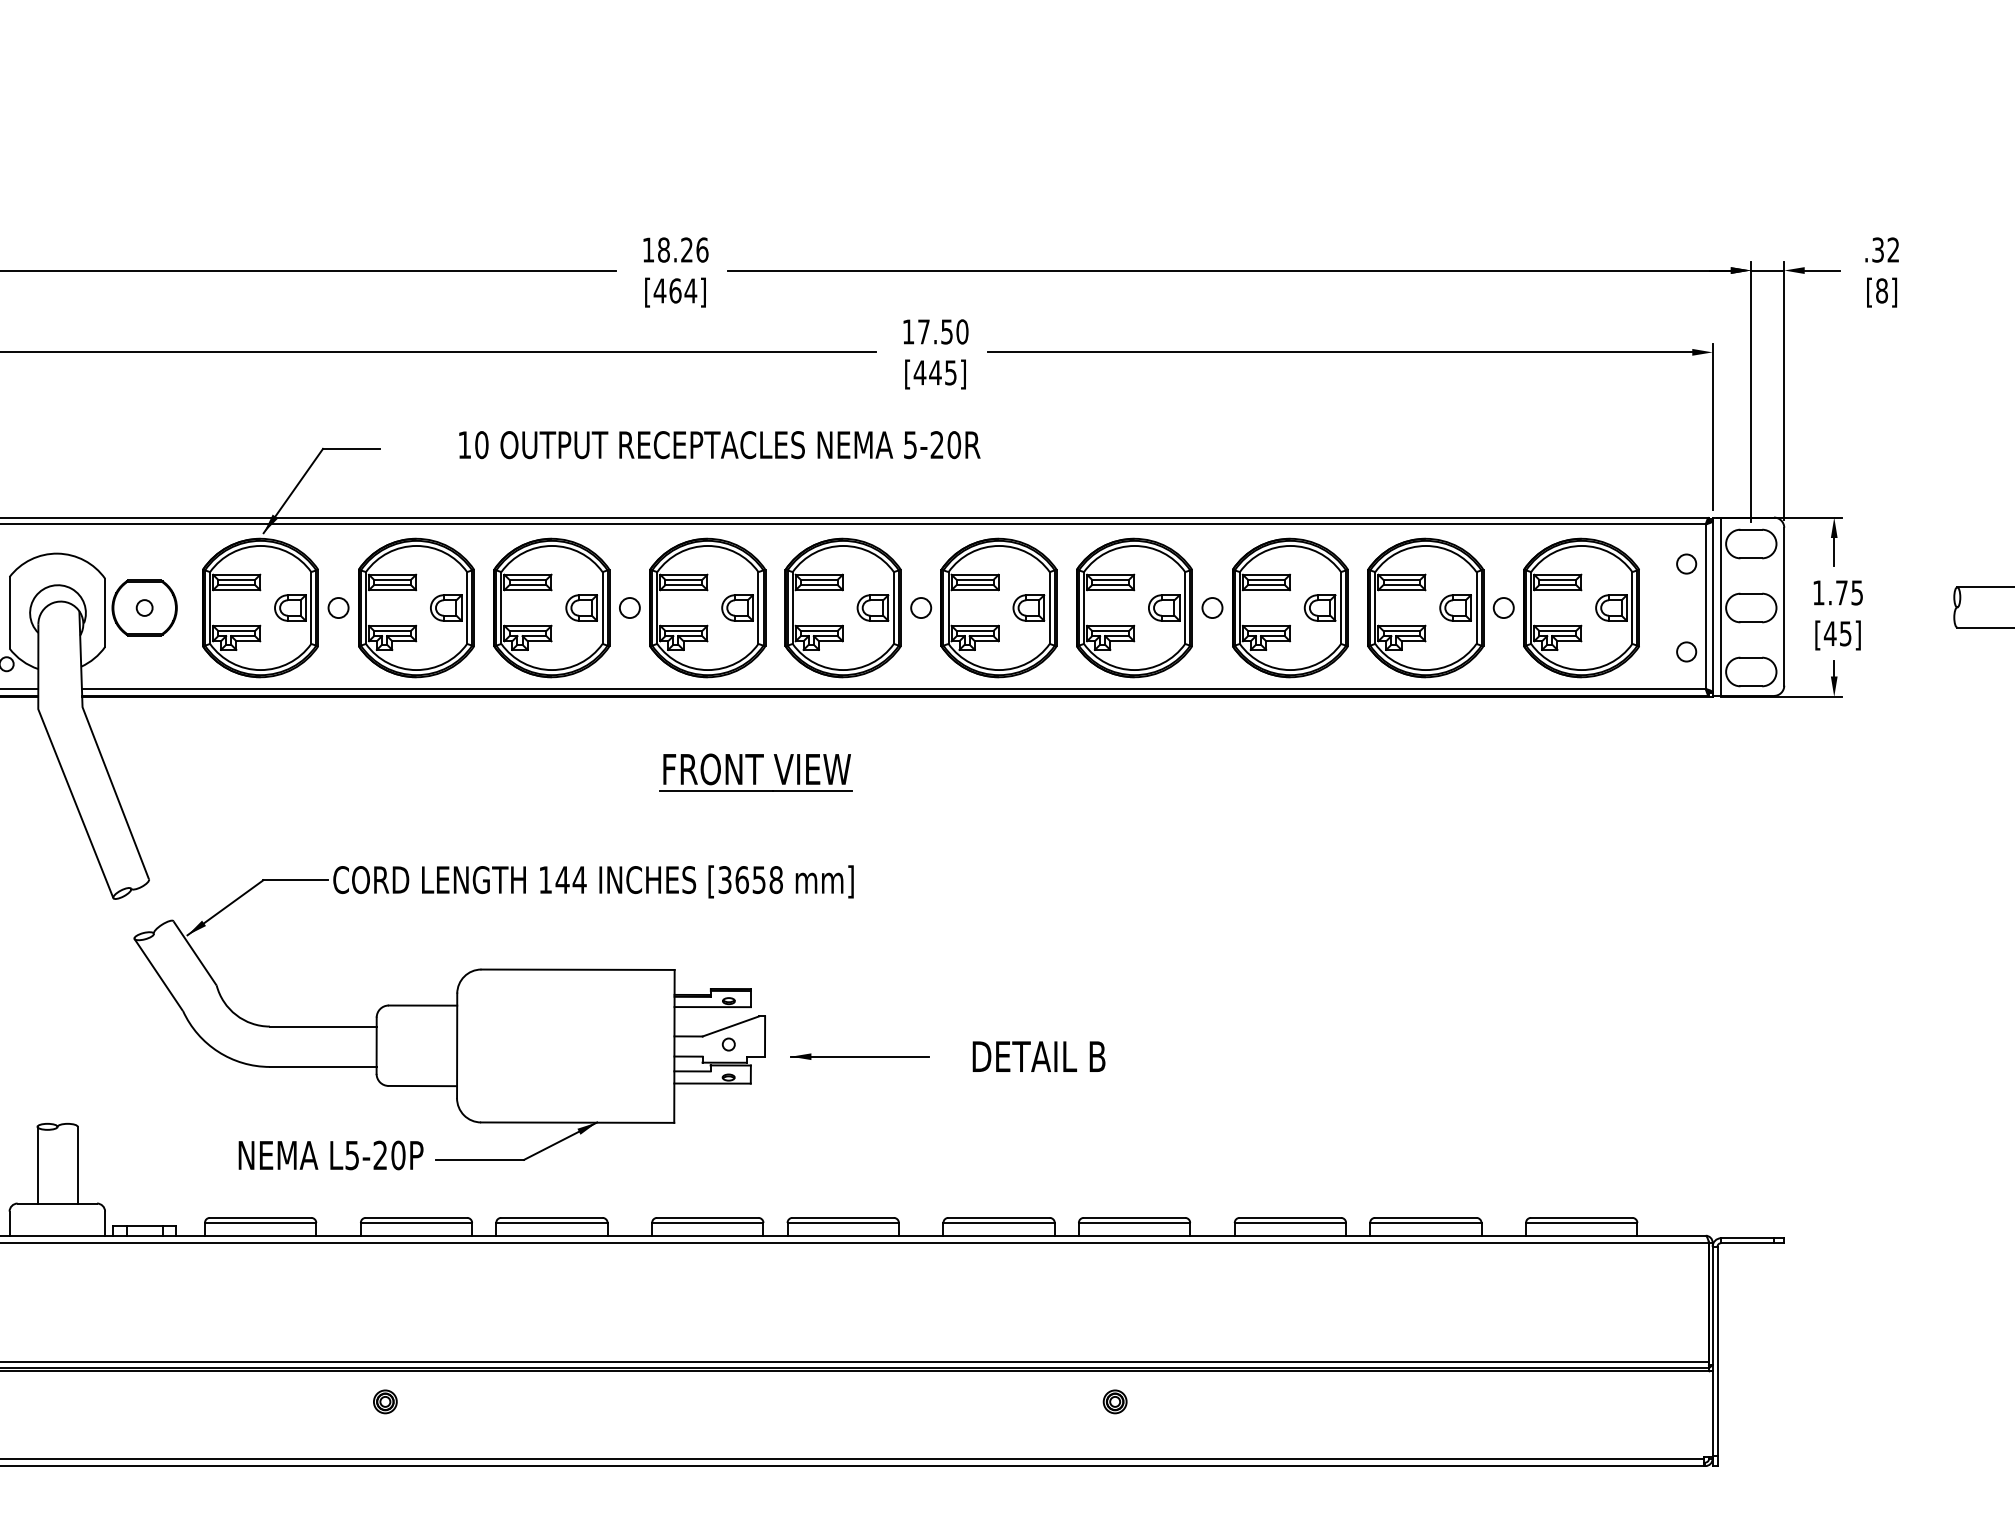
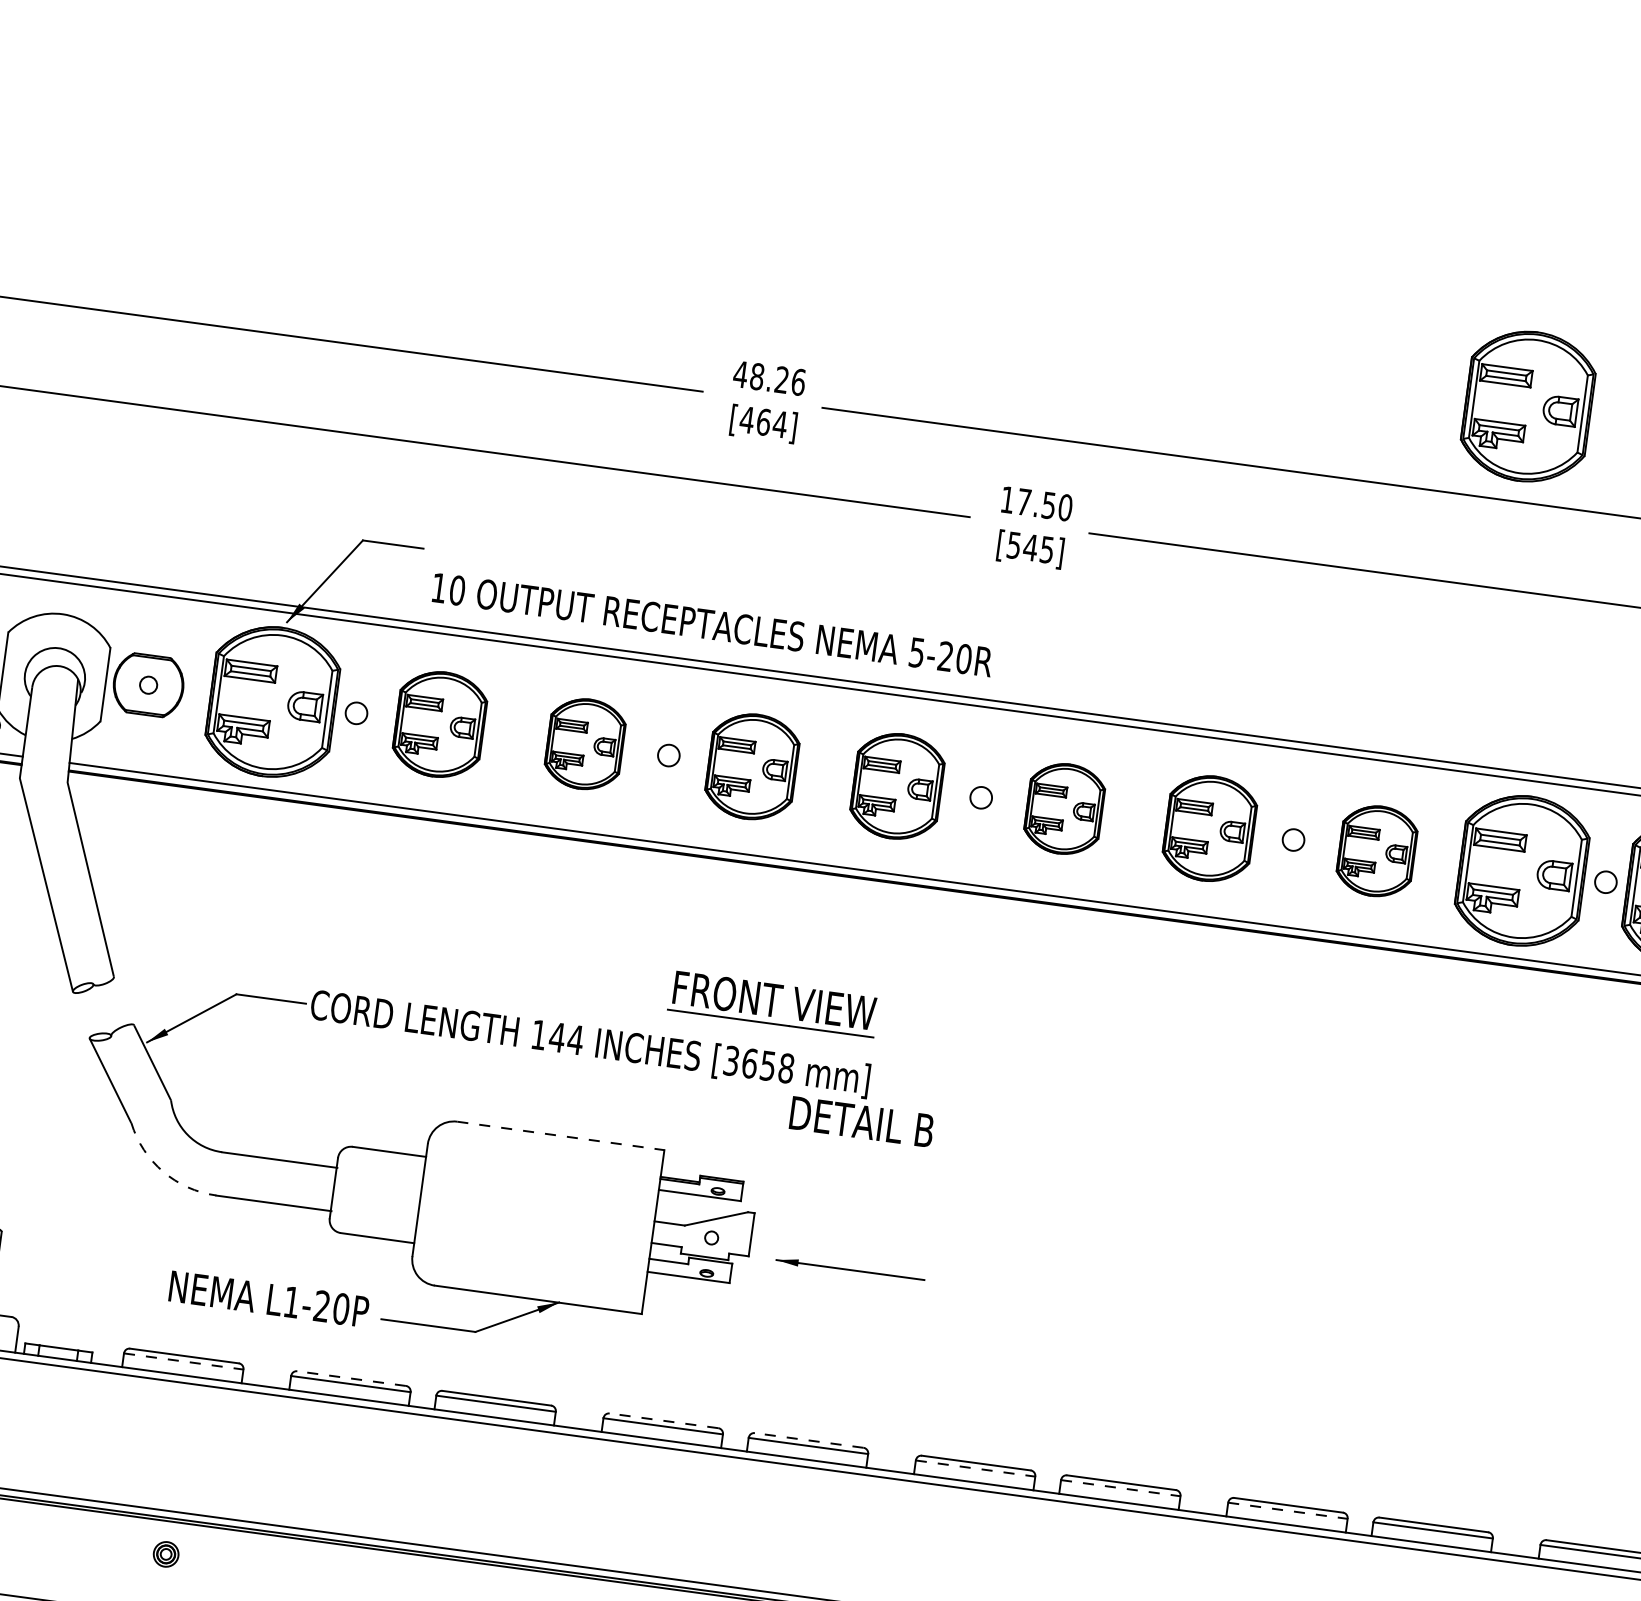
part: (1373, 181) -> (1528, 406), added
text: (648, 249) -> (740, 373), 18.26 -> 48.26
text: (919, 372) -> (1013, 545), [445] -> [545]
text: (719, 445) -> (712, 625), moved
part: (416, 607) -> (440, 724), size x0.7
part: (551, 607) -> (584, 743), size x0.6
part: (707, 607) -> (752, 766), size x0.7
part: (842, 607) -> (896, 785), size x0.7
part: (998, 607) -> (1064, 808), size x0.6
part: (1134, 607) -> (1210, 828), size x0.7
part: (1290, 607) -> (1377, 850), size x0.6
part: (755, 772) -> (772, 1003), moved
line: (578, 969) -> (561, 1135), solid -> dashed
arc: (218, 1051) -> (163, 1171), solid -> dashed
text: (1038, 1056) -> (861, 1121), moved
text: (351, 1155) -> (291, 1302), L5-20P -> L1-20P
line: (416, 1217) -> (351, 1378), solid -> dashed
line: (707, 1217) -> (663, 1420), solid -> dashed
line: (843, 1217) -> (809, 1440), solid -> dashed
line: (260, 1223) -> (183, 1361), solid -> dashed
line: (999, 1223) -> (975, 1469), solid -> dashed
line: (1134, 1223) -> (1120, 1488), solid -> dashed
line: (1290, 1223) -> (1287, 1511), solid -> dashed
part: (385, 1401) -> (166, 1553), moved

